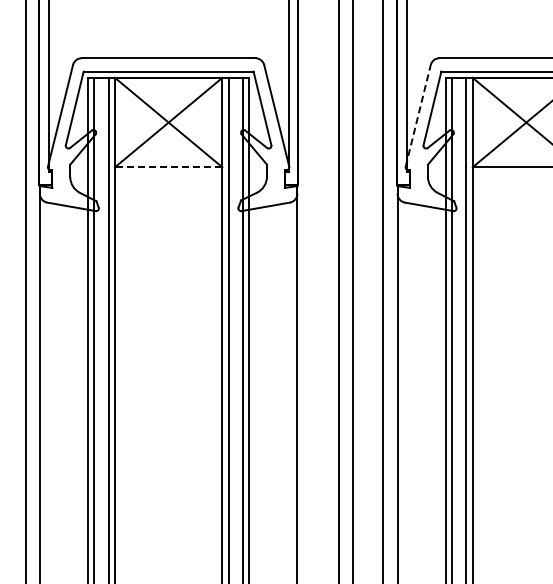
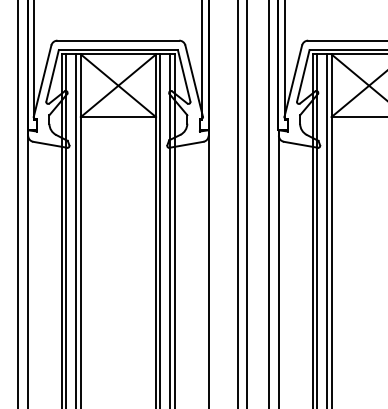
line: (418, 115) -> (293, 80), dashed -> solid
line: (168, 167) -> (118, 117), dashed -> solid

